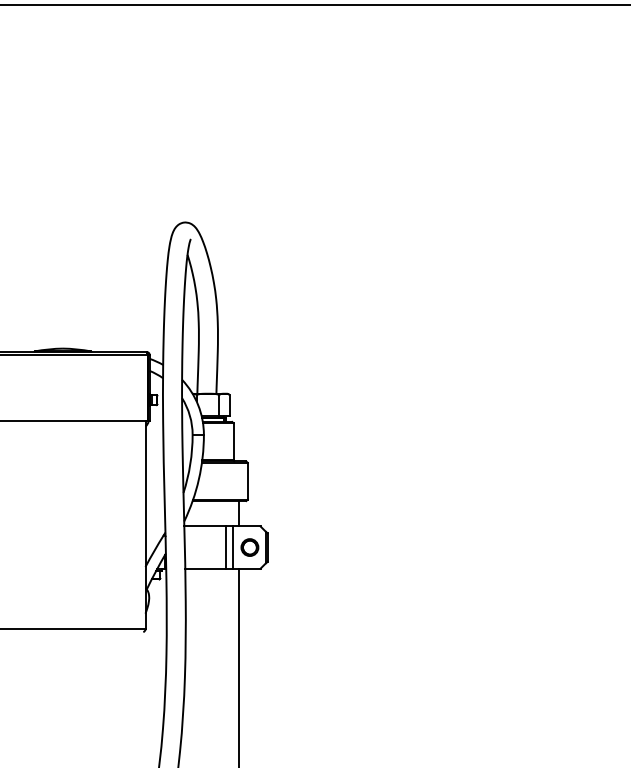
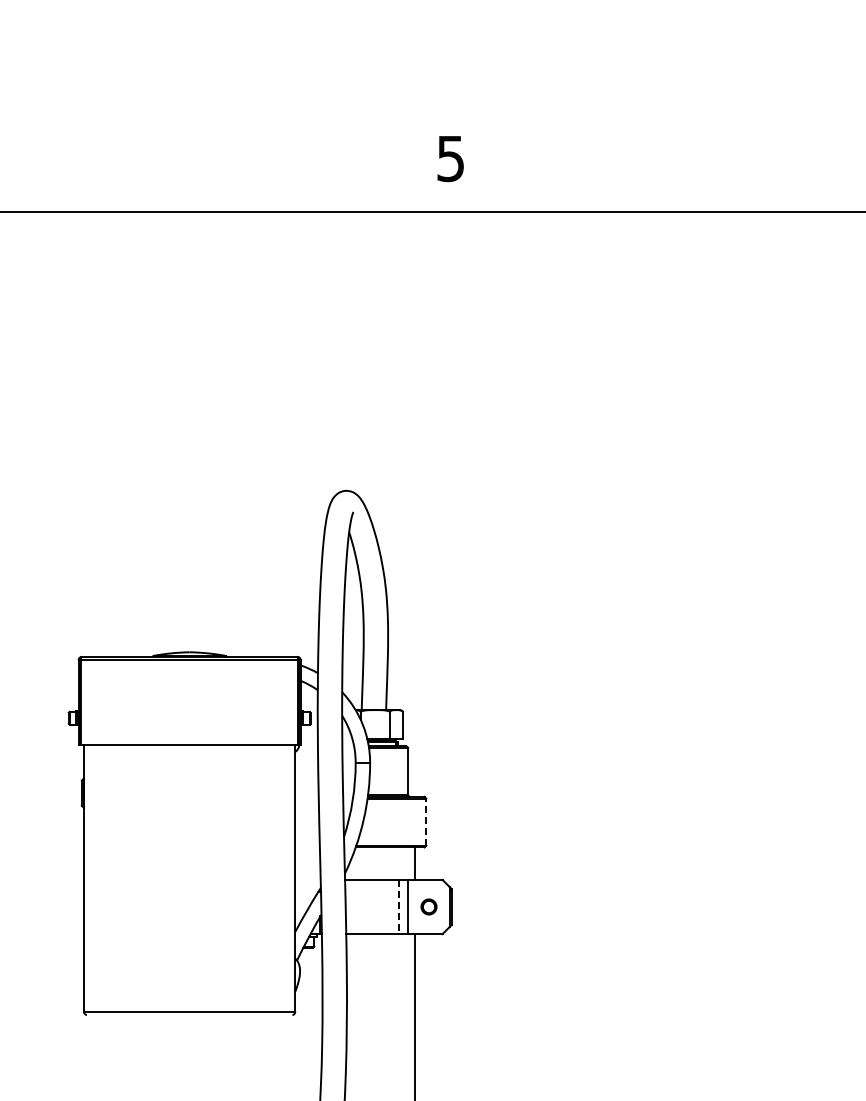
line: (247, 480) -> (426, 821), solid -> dashed
line: (226, 547) -> (398, 907), solid -> dashed
part: (249, 547) -> (428, 906), size x0.7

